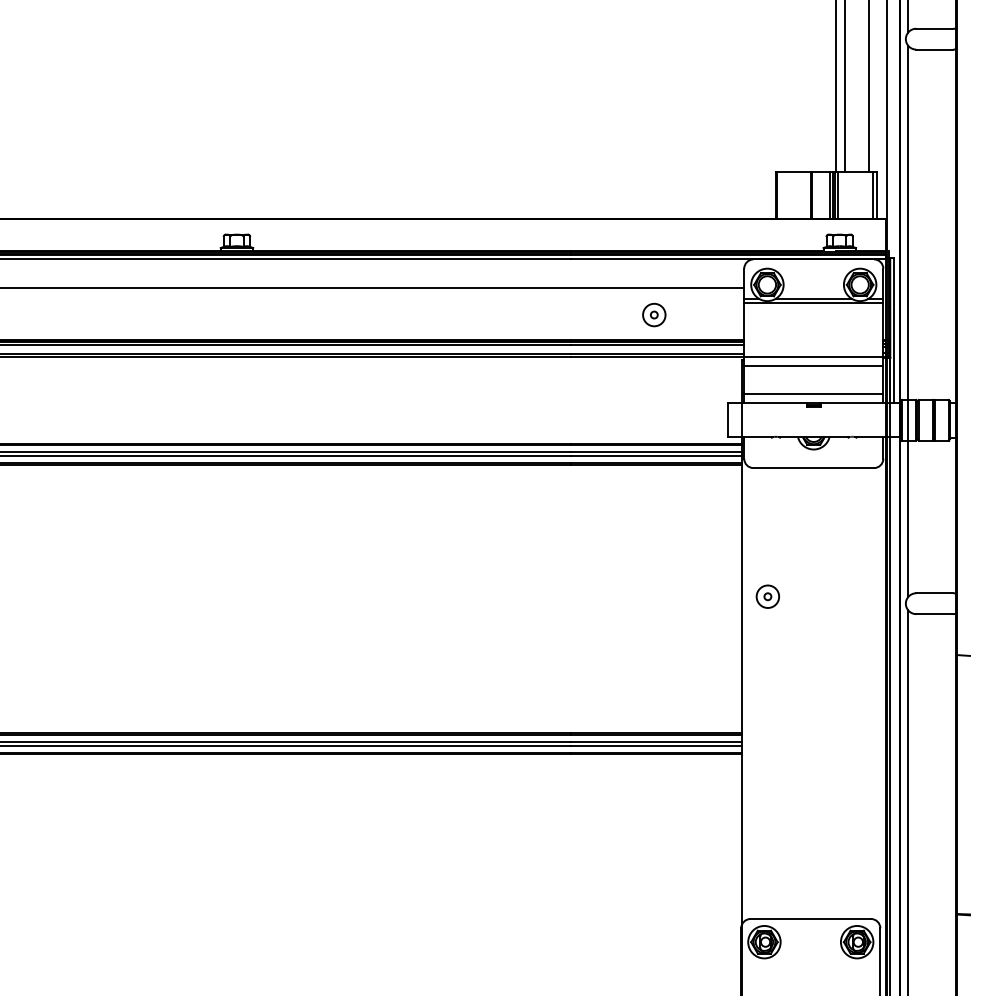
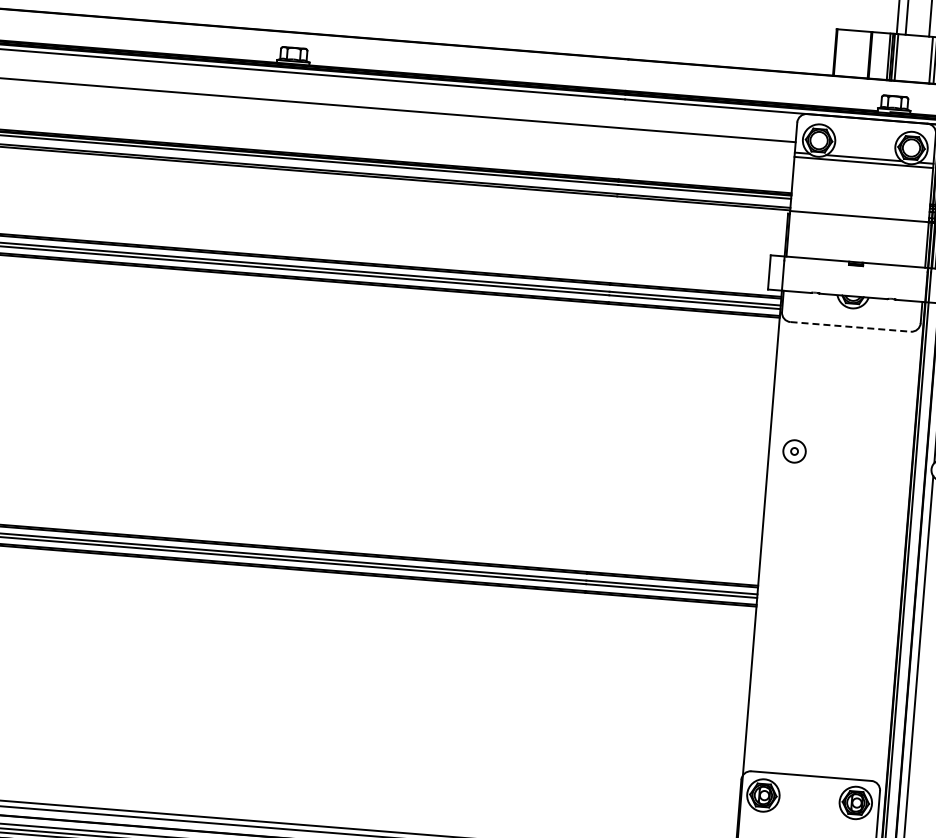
part: (654, 314) -> (704, 161), removed
line: (813, 366) -> (858, 225), removed
line: (813, 393) -> (856, 252), removed
line: (814, 468) -> (851, 327), solid -> dashed

